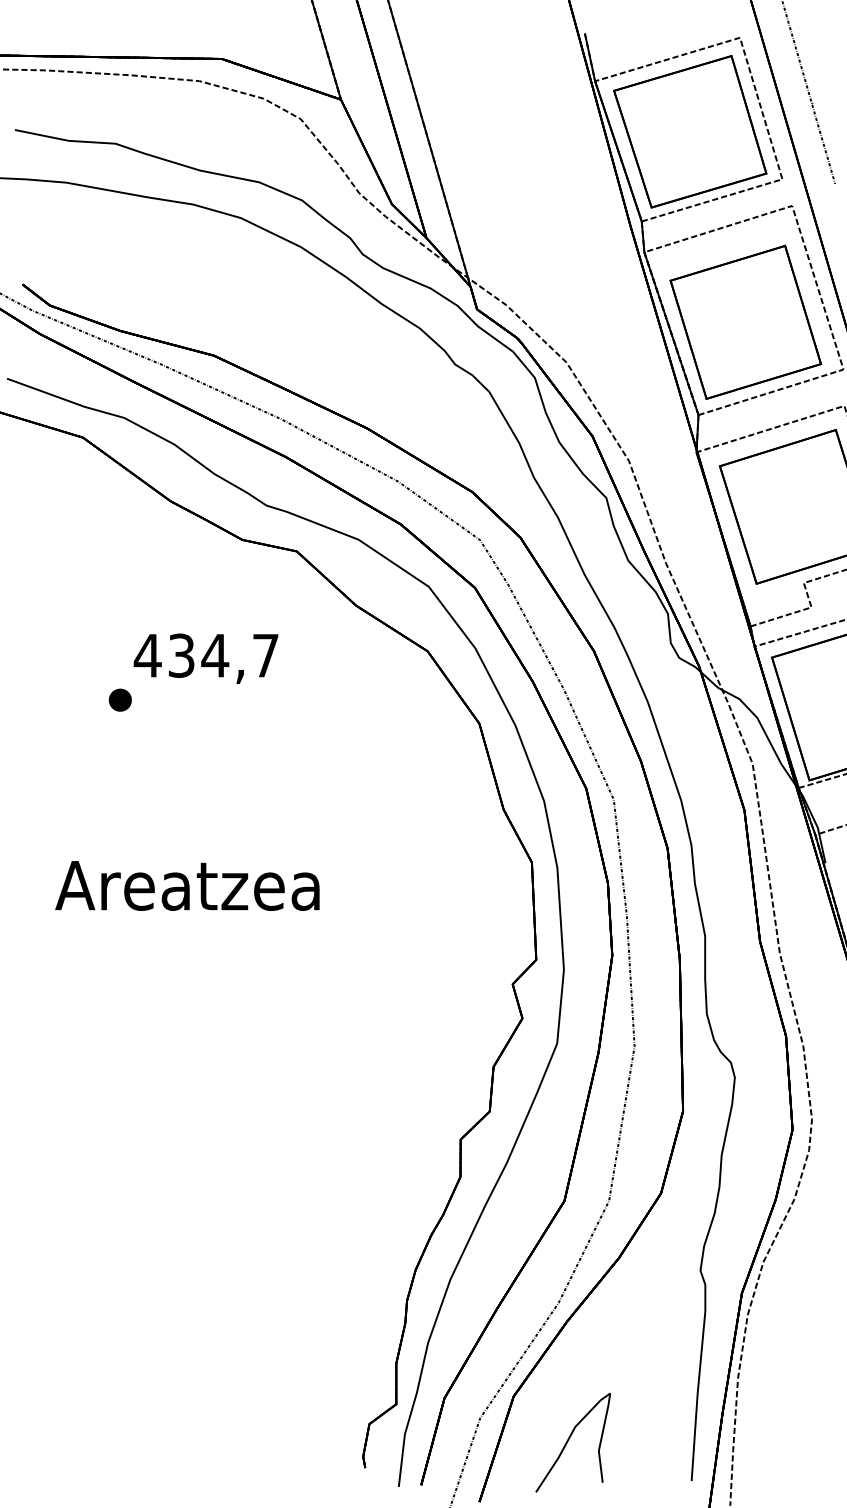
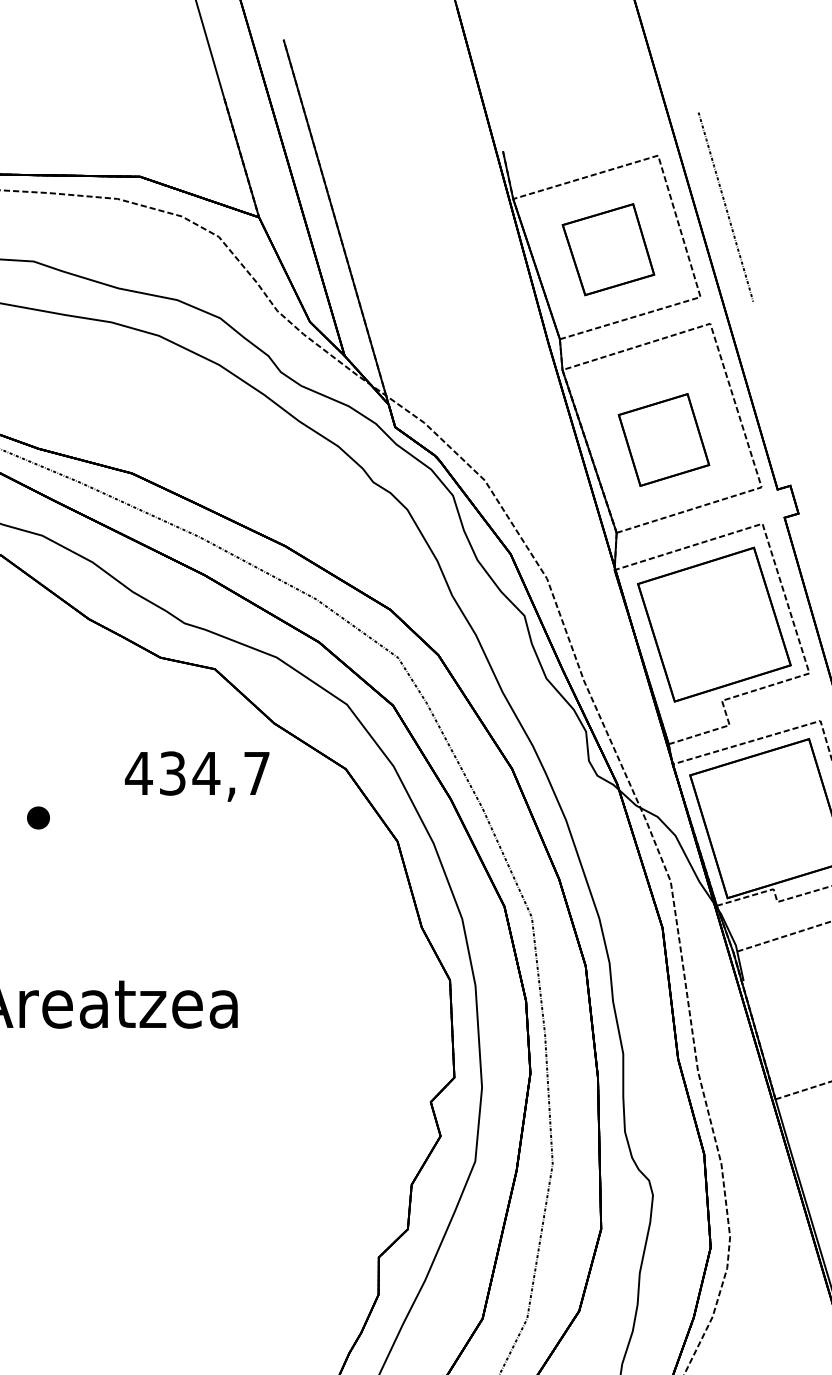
part: (690, 131) -> (608, 249), size x0.6
part: (745, 321) -> (663, 439), size x0.6
text: (205, 658) -> (196, 776), moved

